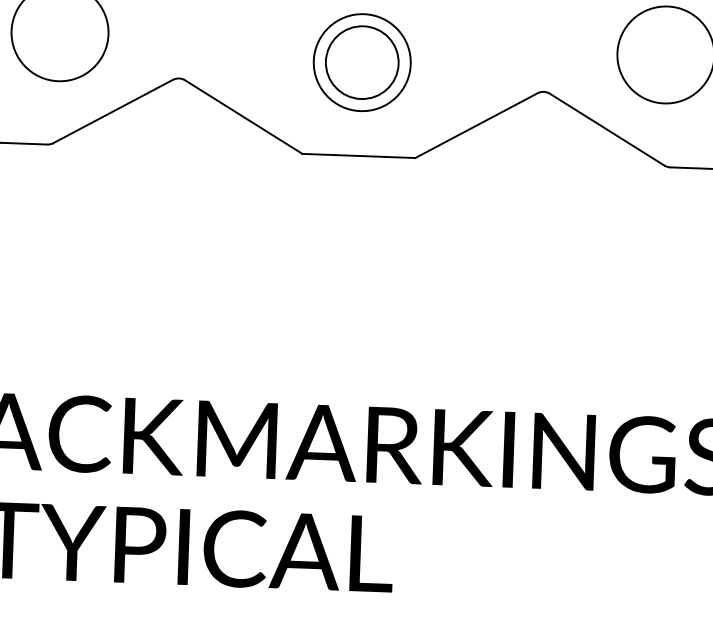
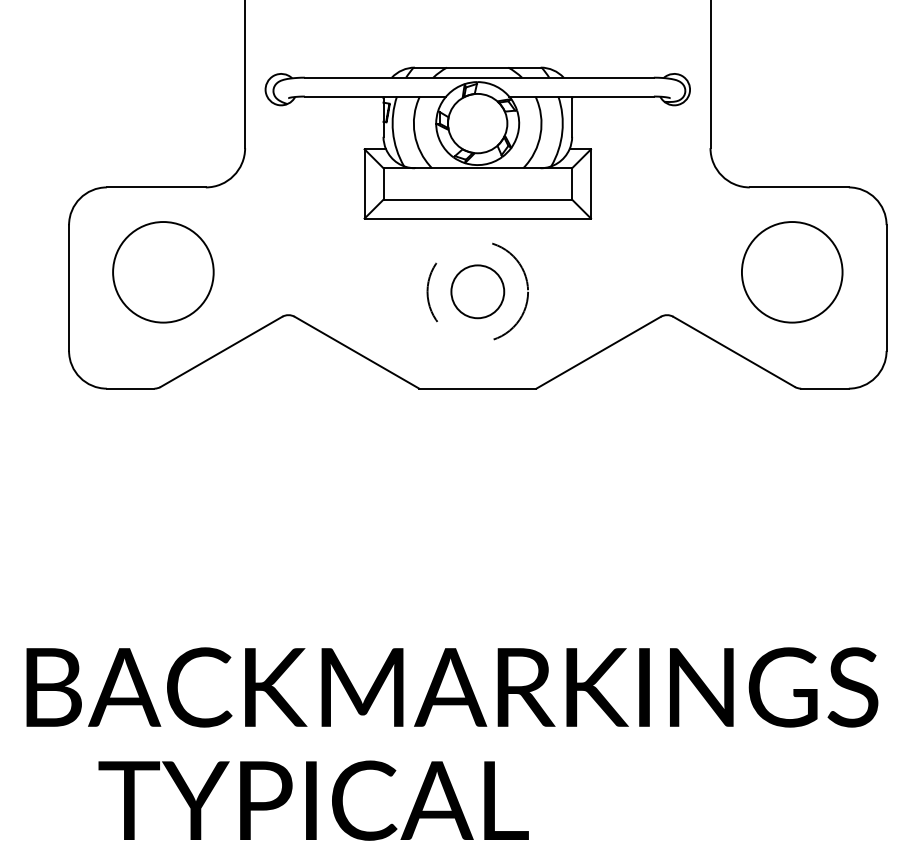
circle: (361, 62) -> (477, 291), size x0.7
circle: (361, 62) -> (477, 291), solid -> dashed

